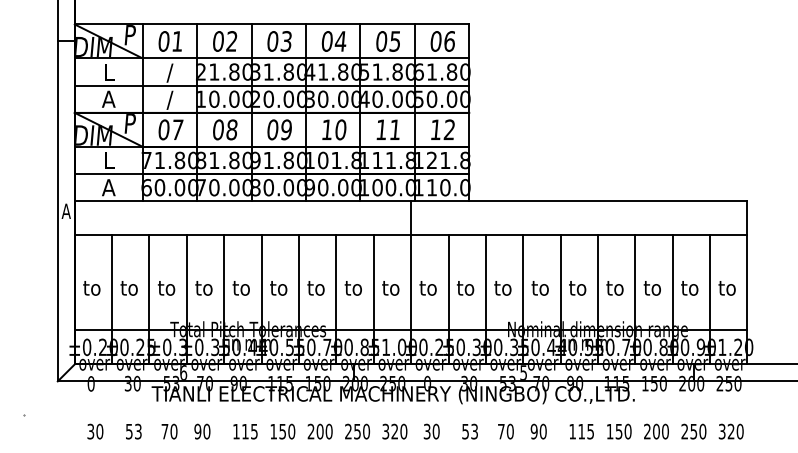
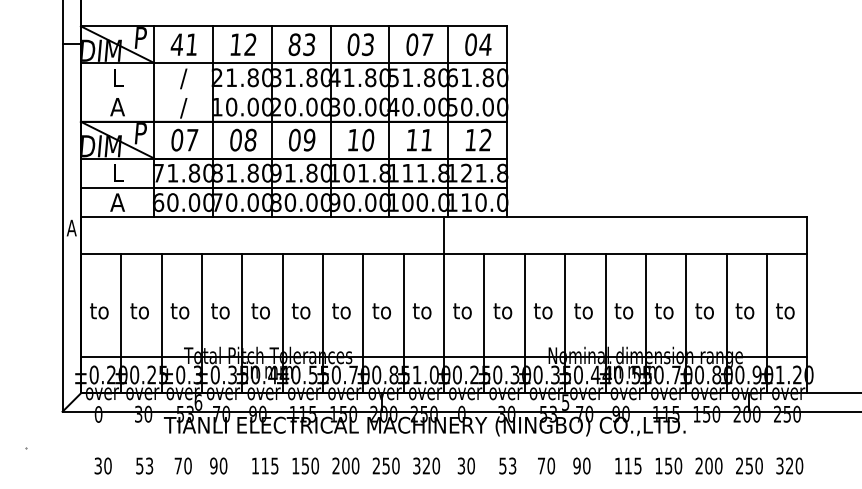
text: (163, 41) -> (176, 44), 01 -> 41
text: (217, 41) -> (235, 44), 02 -> 12
text: (272, 41) -> (294, 44), 03 -> 83
text: (340, 41) -> (367, 44), 04 -> 03
text: (394, 41) -> (426, 44), 05 -> 07
text: (449, 41) -> (485, 44), 06 -> 04
line: (271, 85) -> (293, 92), removed

